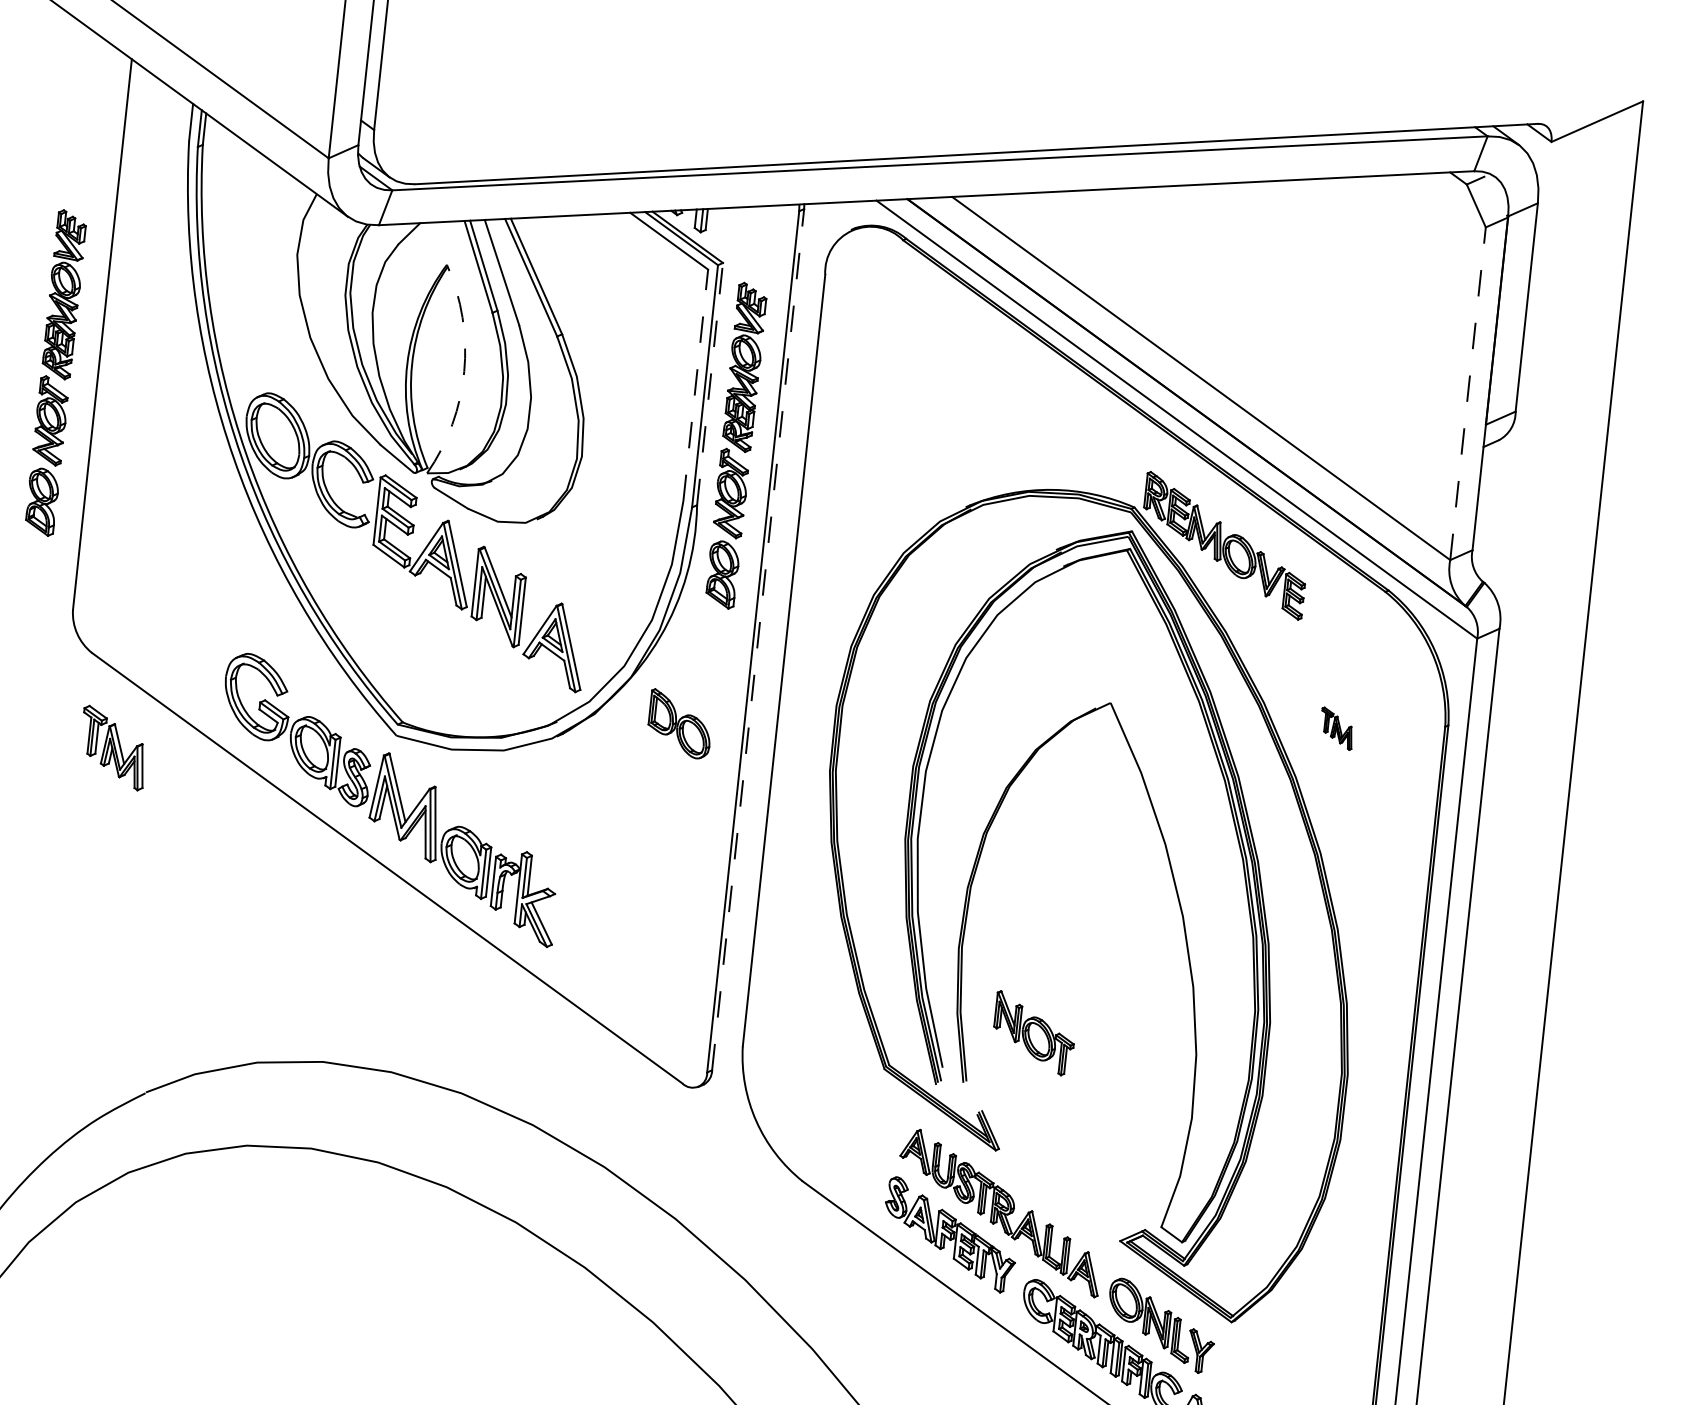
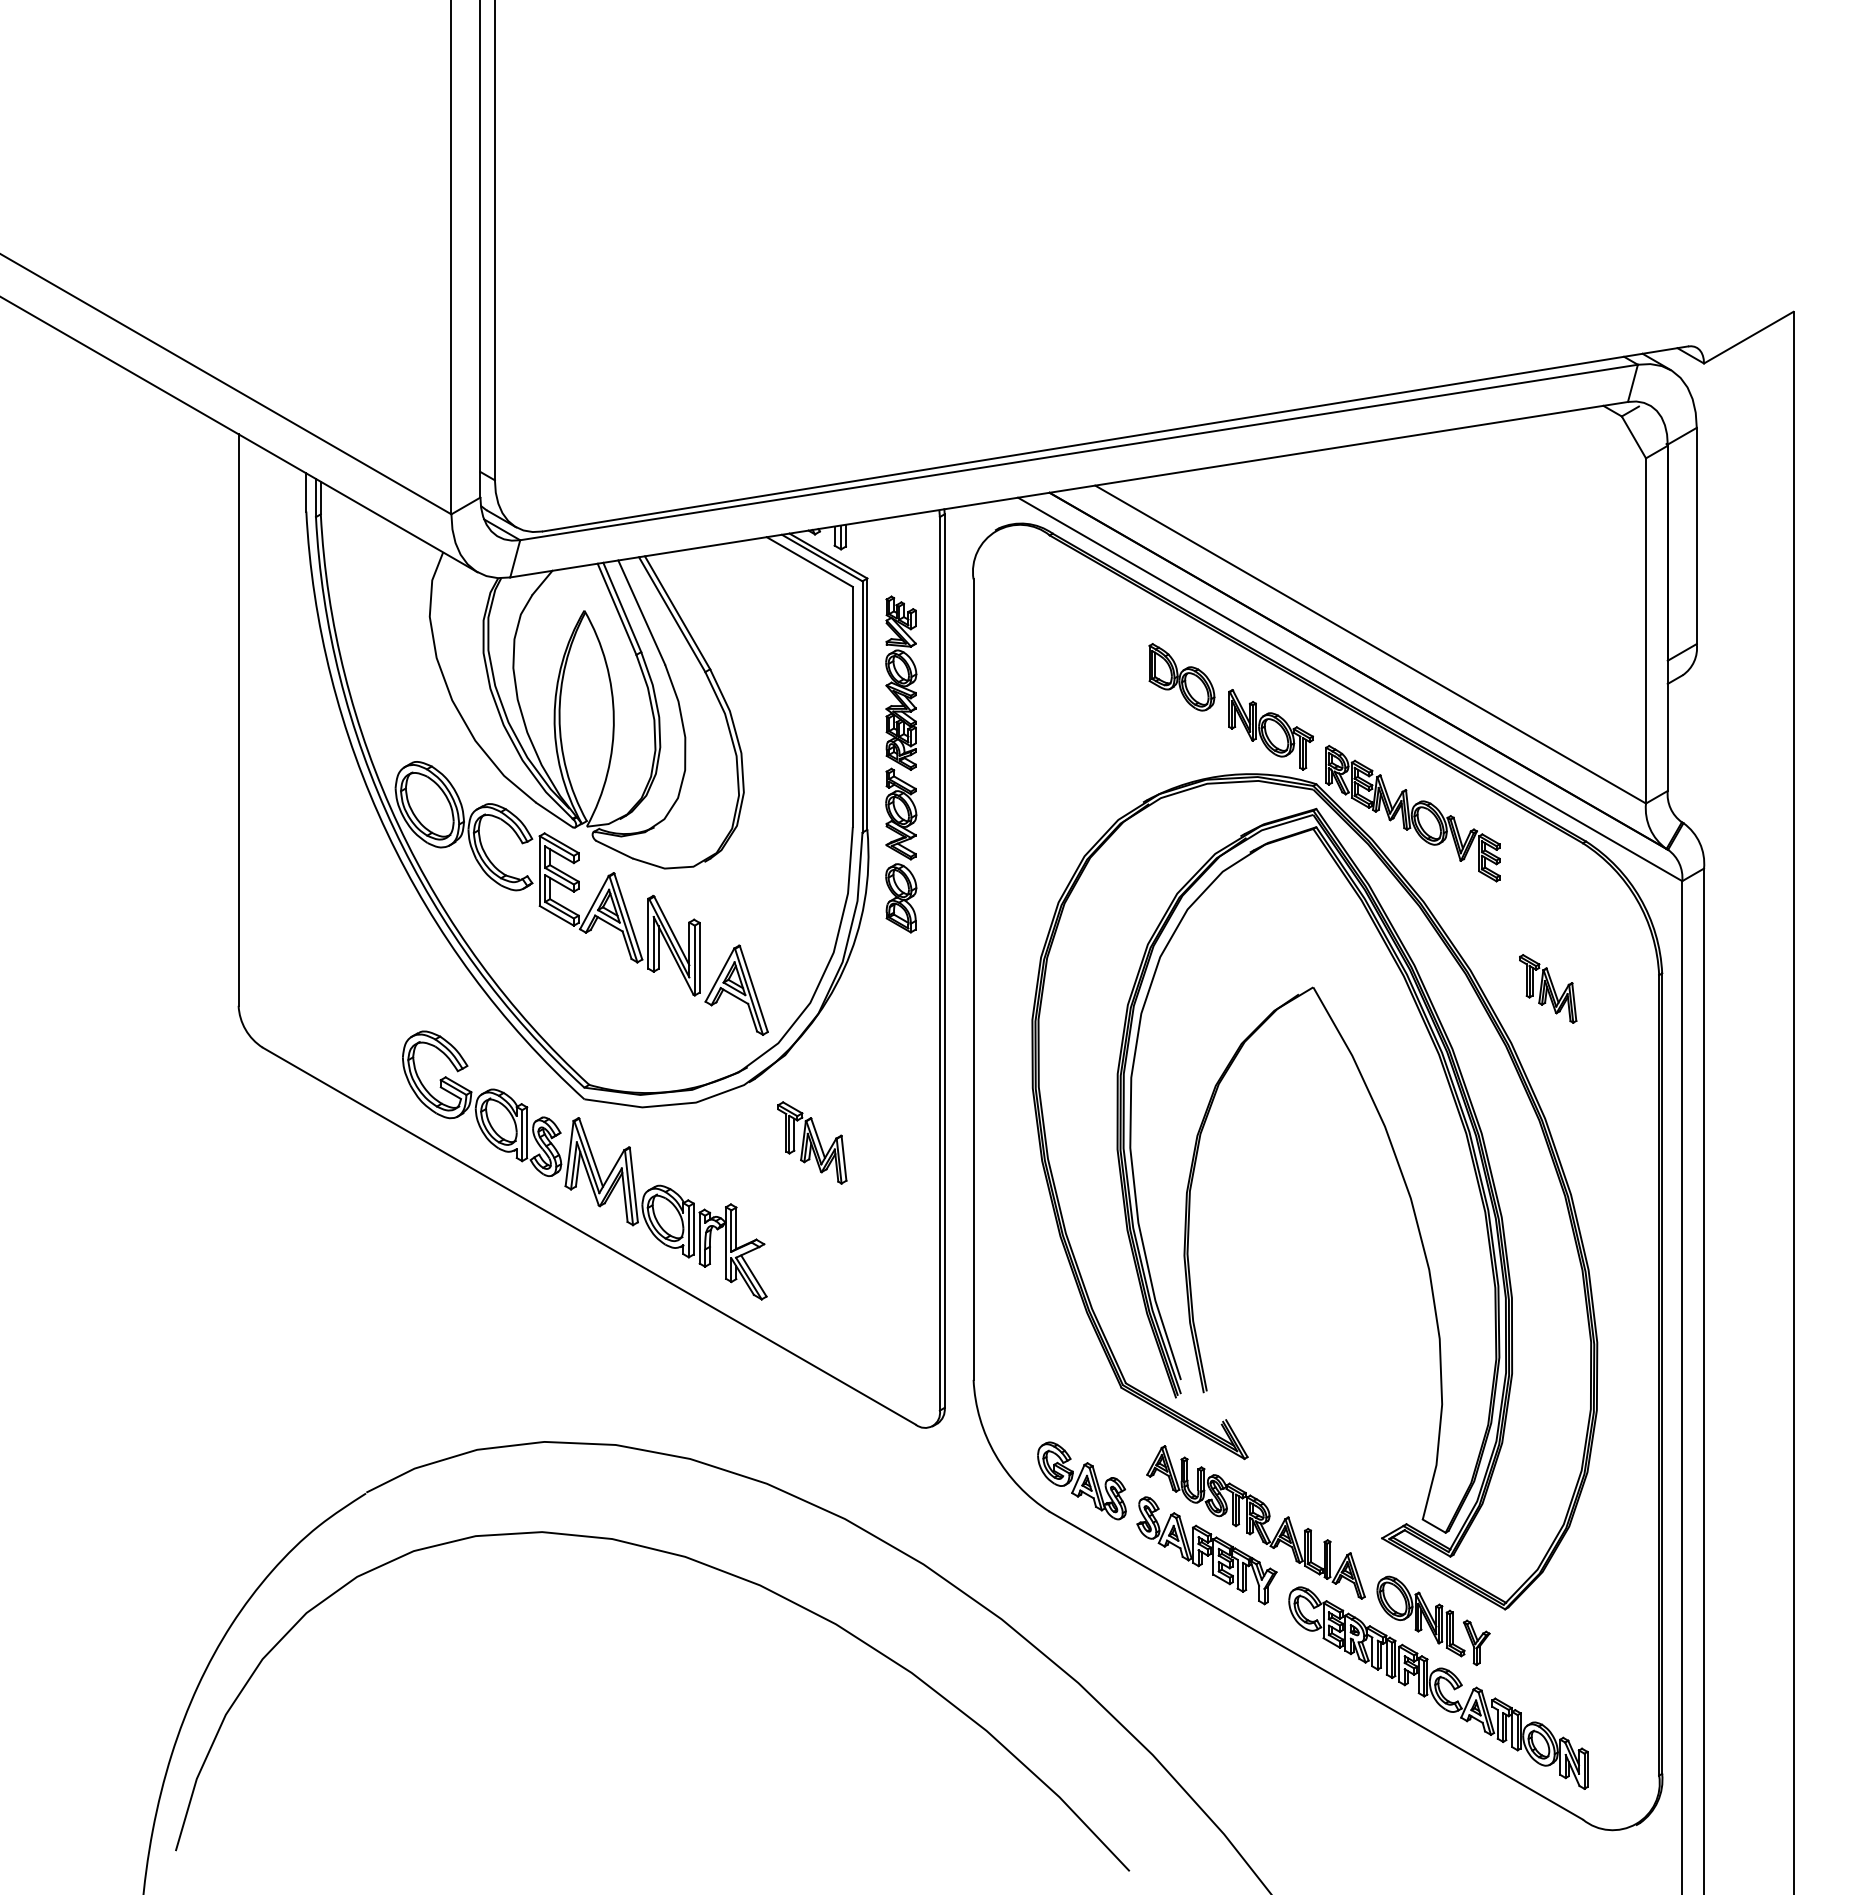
arc: (463, 371) -> (613, 718), dashed -> solid
part: (56, 373) -> (195, 764), removed
line: (695, 384) -> (852, 706), dashed -> solid
line: (710, 384) -> (867, 704), dashed -> solid
line: (1468, 393) -> (1646, 630), dashed -> solid
line: (757, 640) -> (944, 961), dashed -> solid
part: (679, 724) -> (1181, 677), moved
part: (1337, 728) -> (1548, 988), size x1.67
part: (113, 747) -> (812, 1142), moved
part: (1033, 1033) -> (1270, 729), moved
part: (836, 1154) -> (1081, 1480), added

